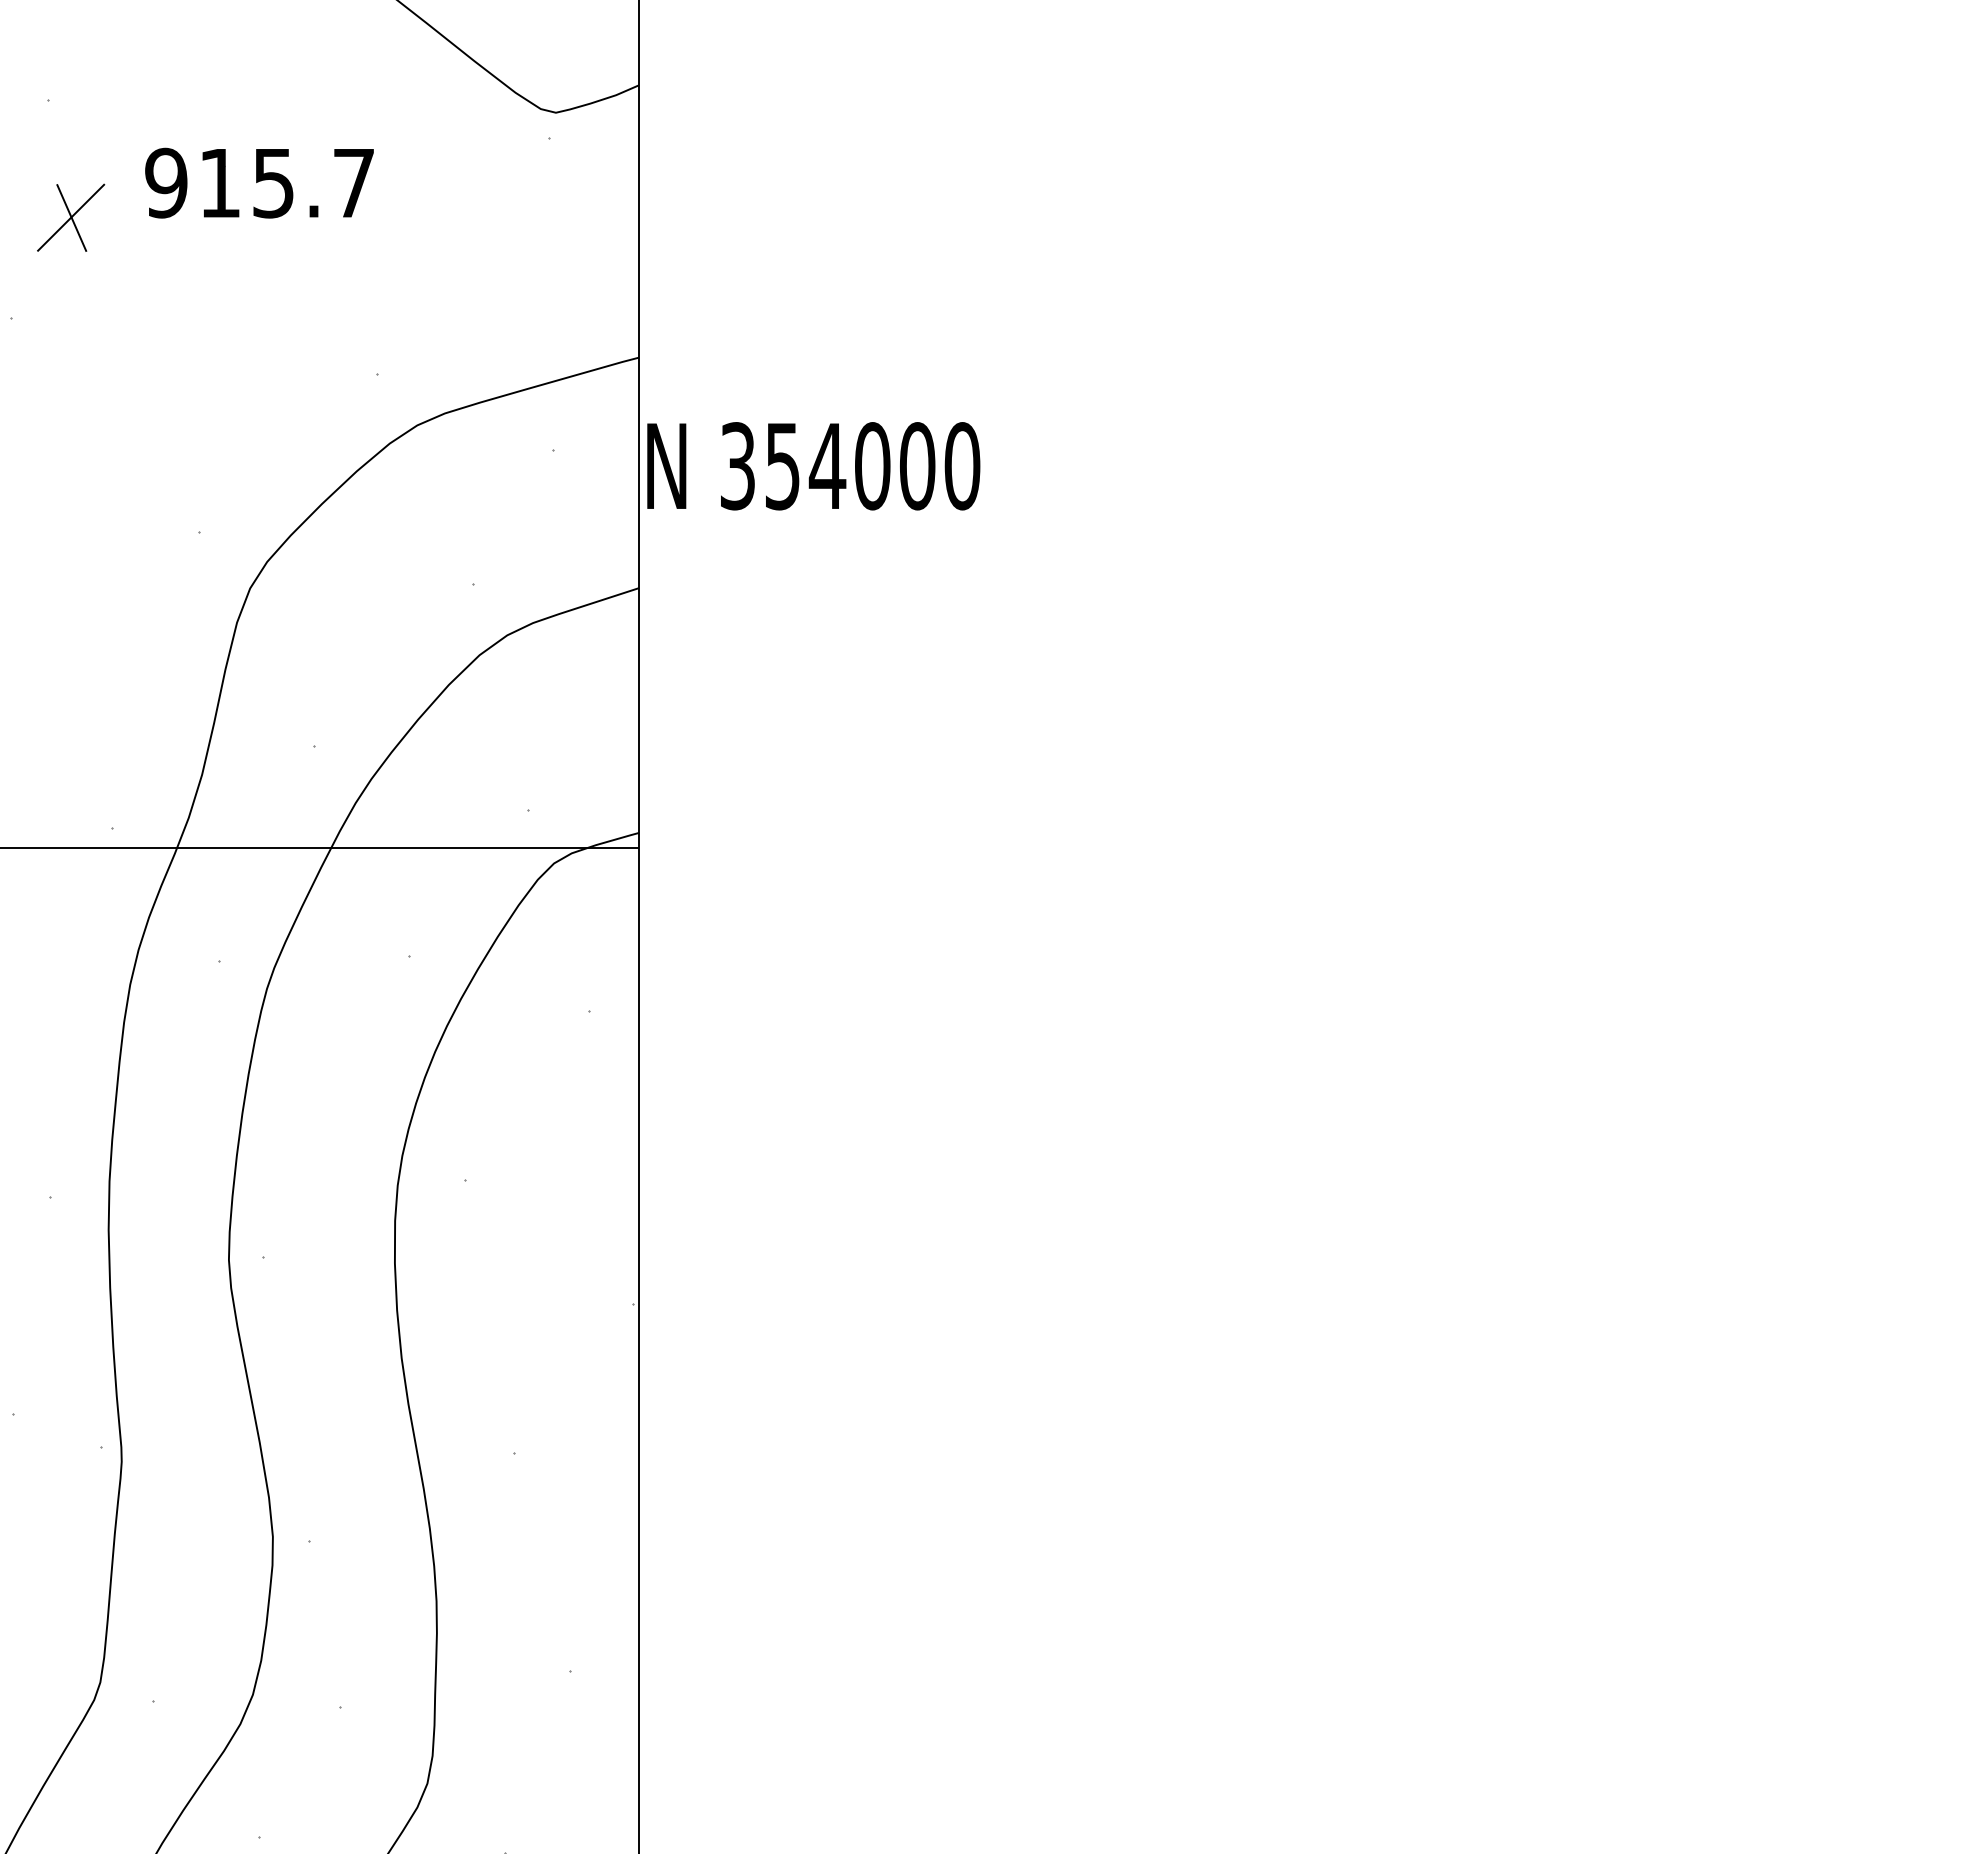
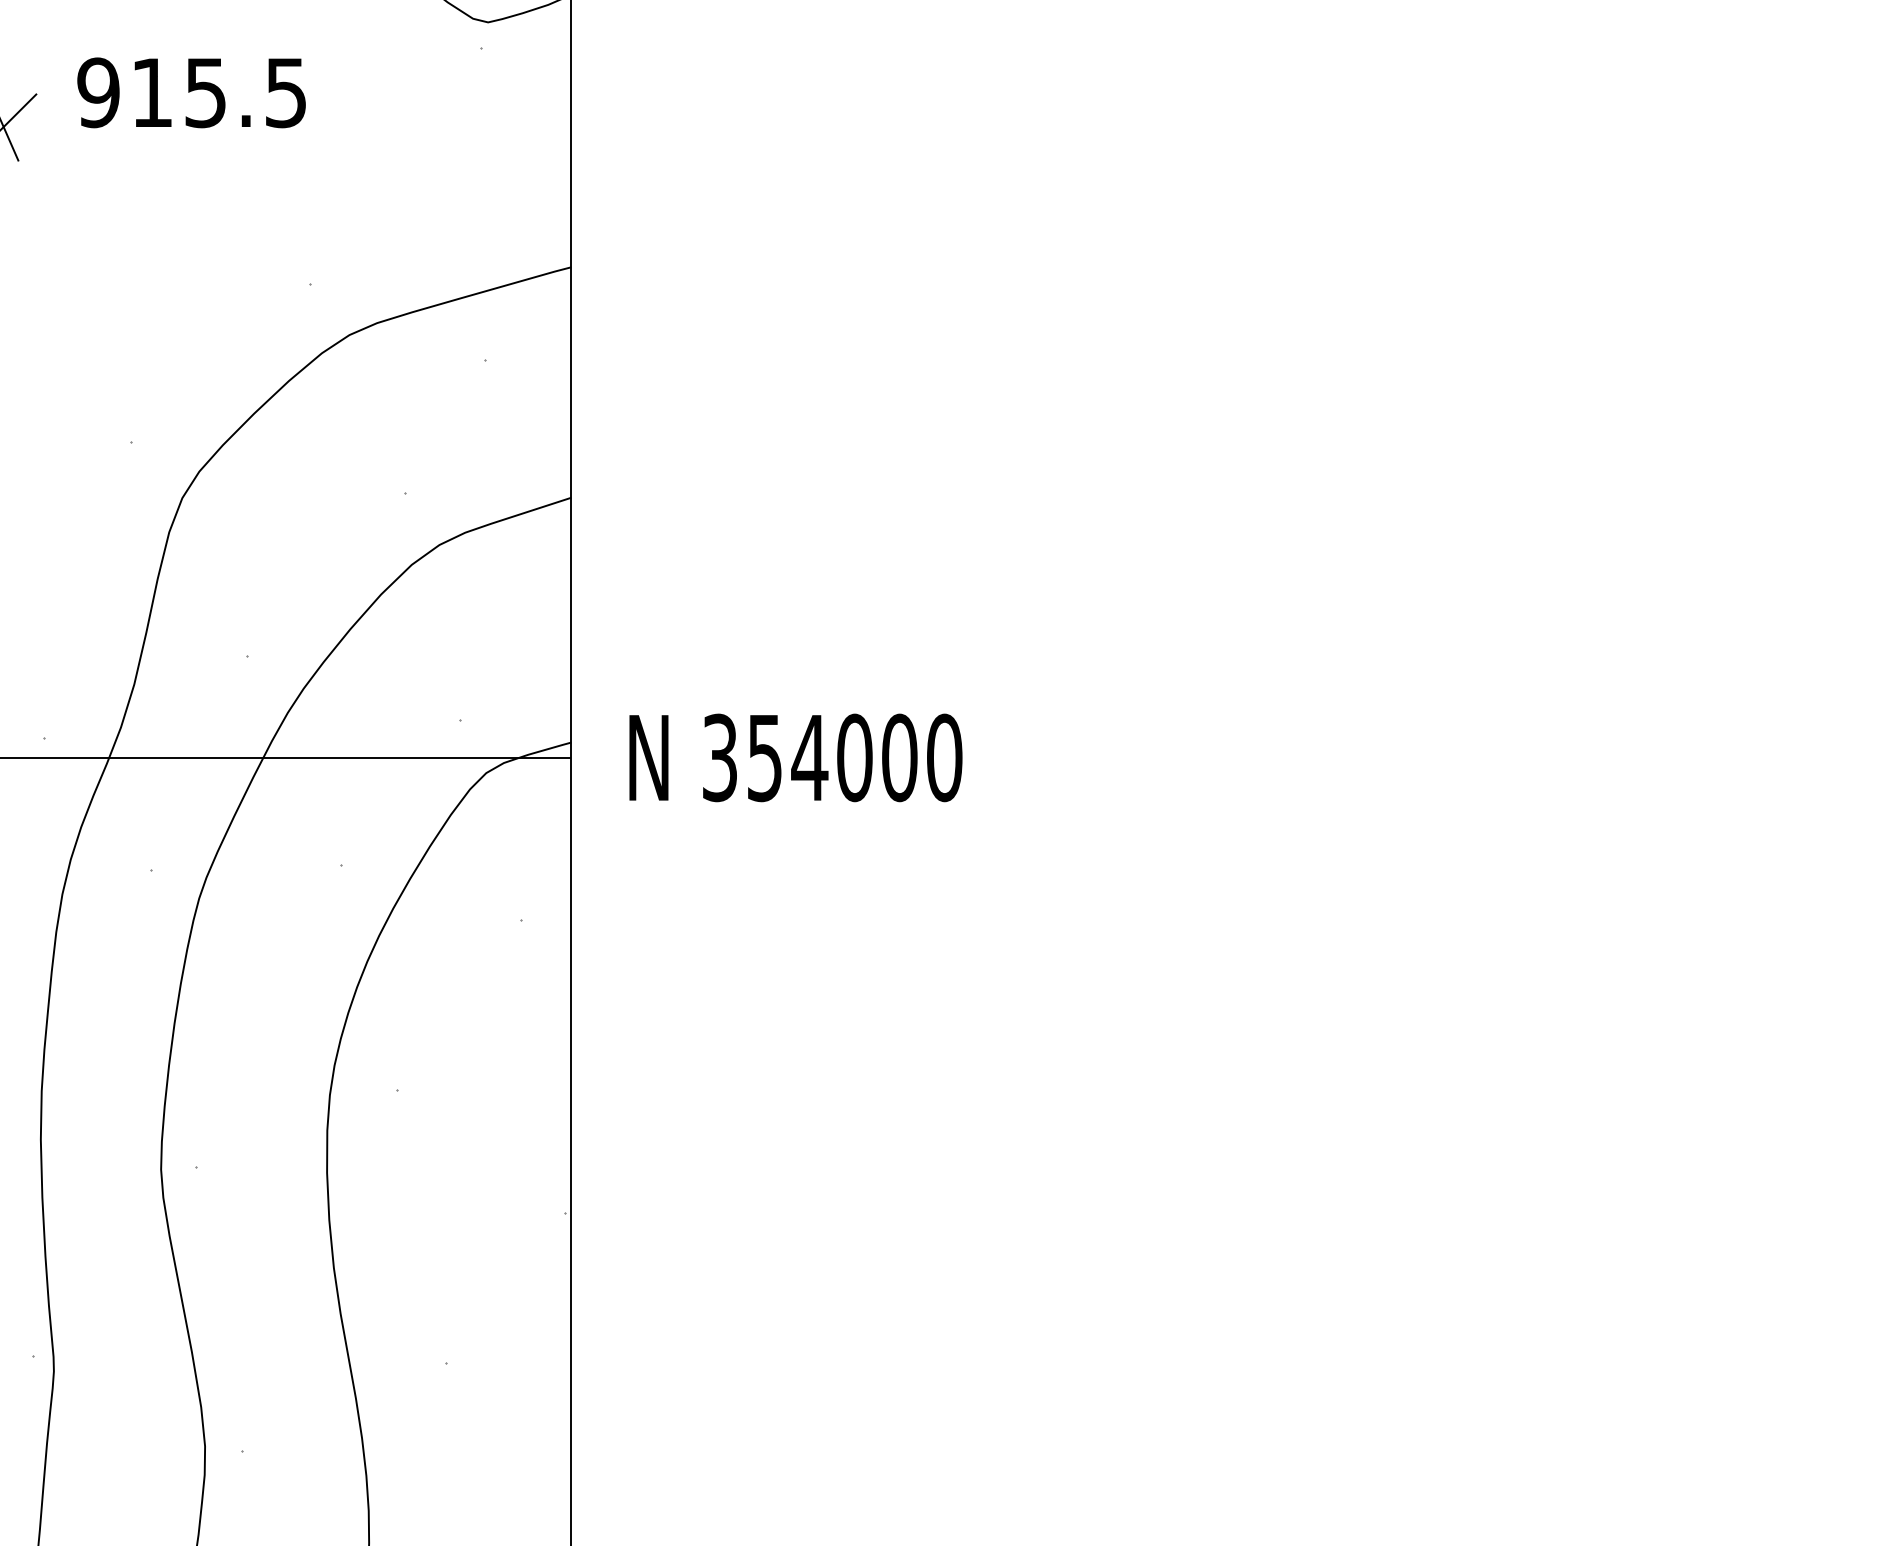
text: (353, 183) -> (285, 93), 915.7 -> 915.5
text: (813, 466) -> (795, 758), moved

